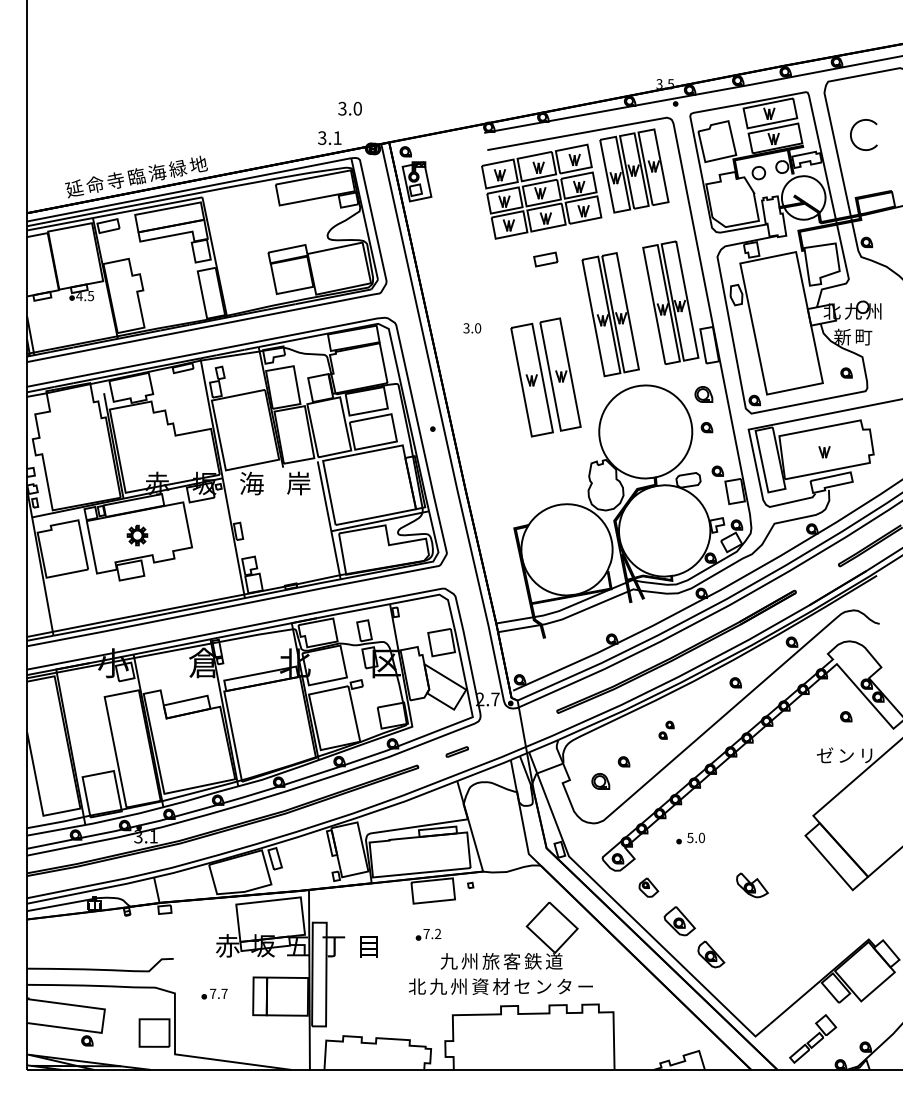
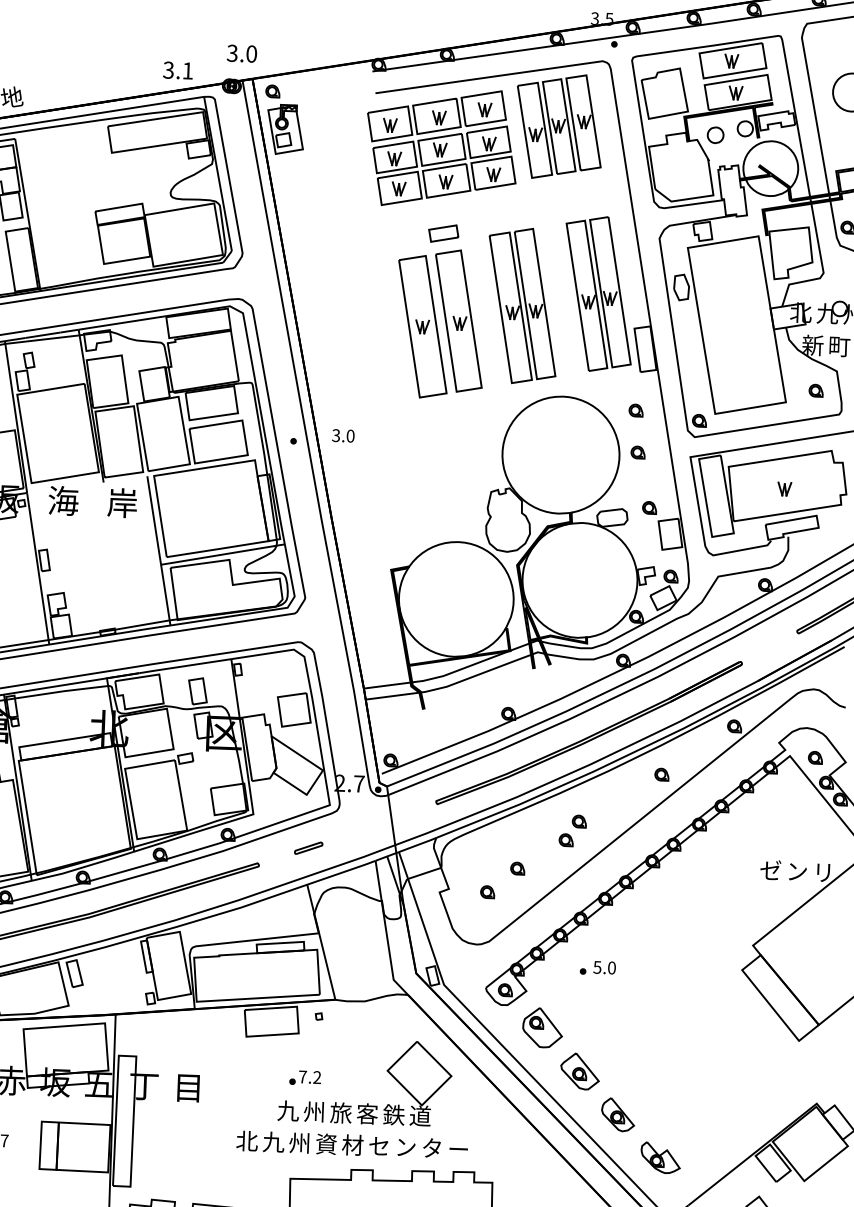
text: (349, 108) -> (241, 53), moved
text: (472, 328) -> (343, 436), moved
part: (545, 377) -> (439, 324), moved
part: (704, 393) -> (636, 409), size x0.62
part: (846, 716) -> (815, 757), moved
part: (666, 730) -> (572, 831), size x1.43
part: (600, 781) -> (487, 892), size x0.62
part: (752, 885) -> (660, 1158), moved
part: (648, 887) -> (542, 1027), size x1.67
part: (428, 934) -> (305, 1077), moved

